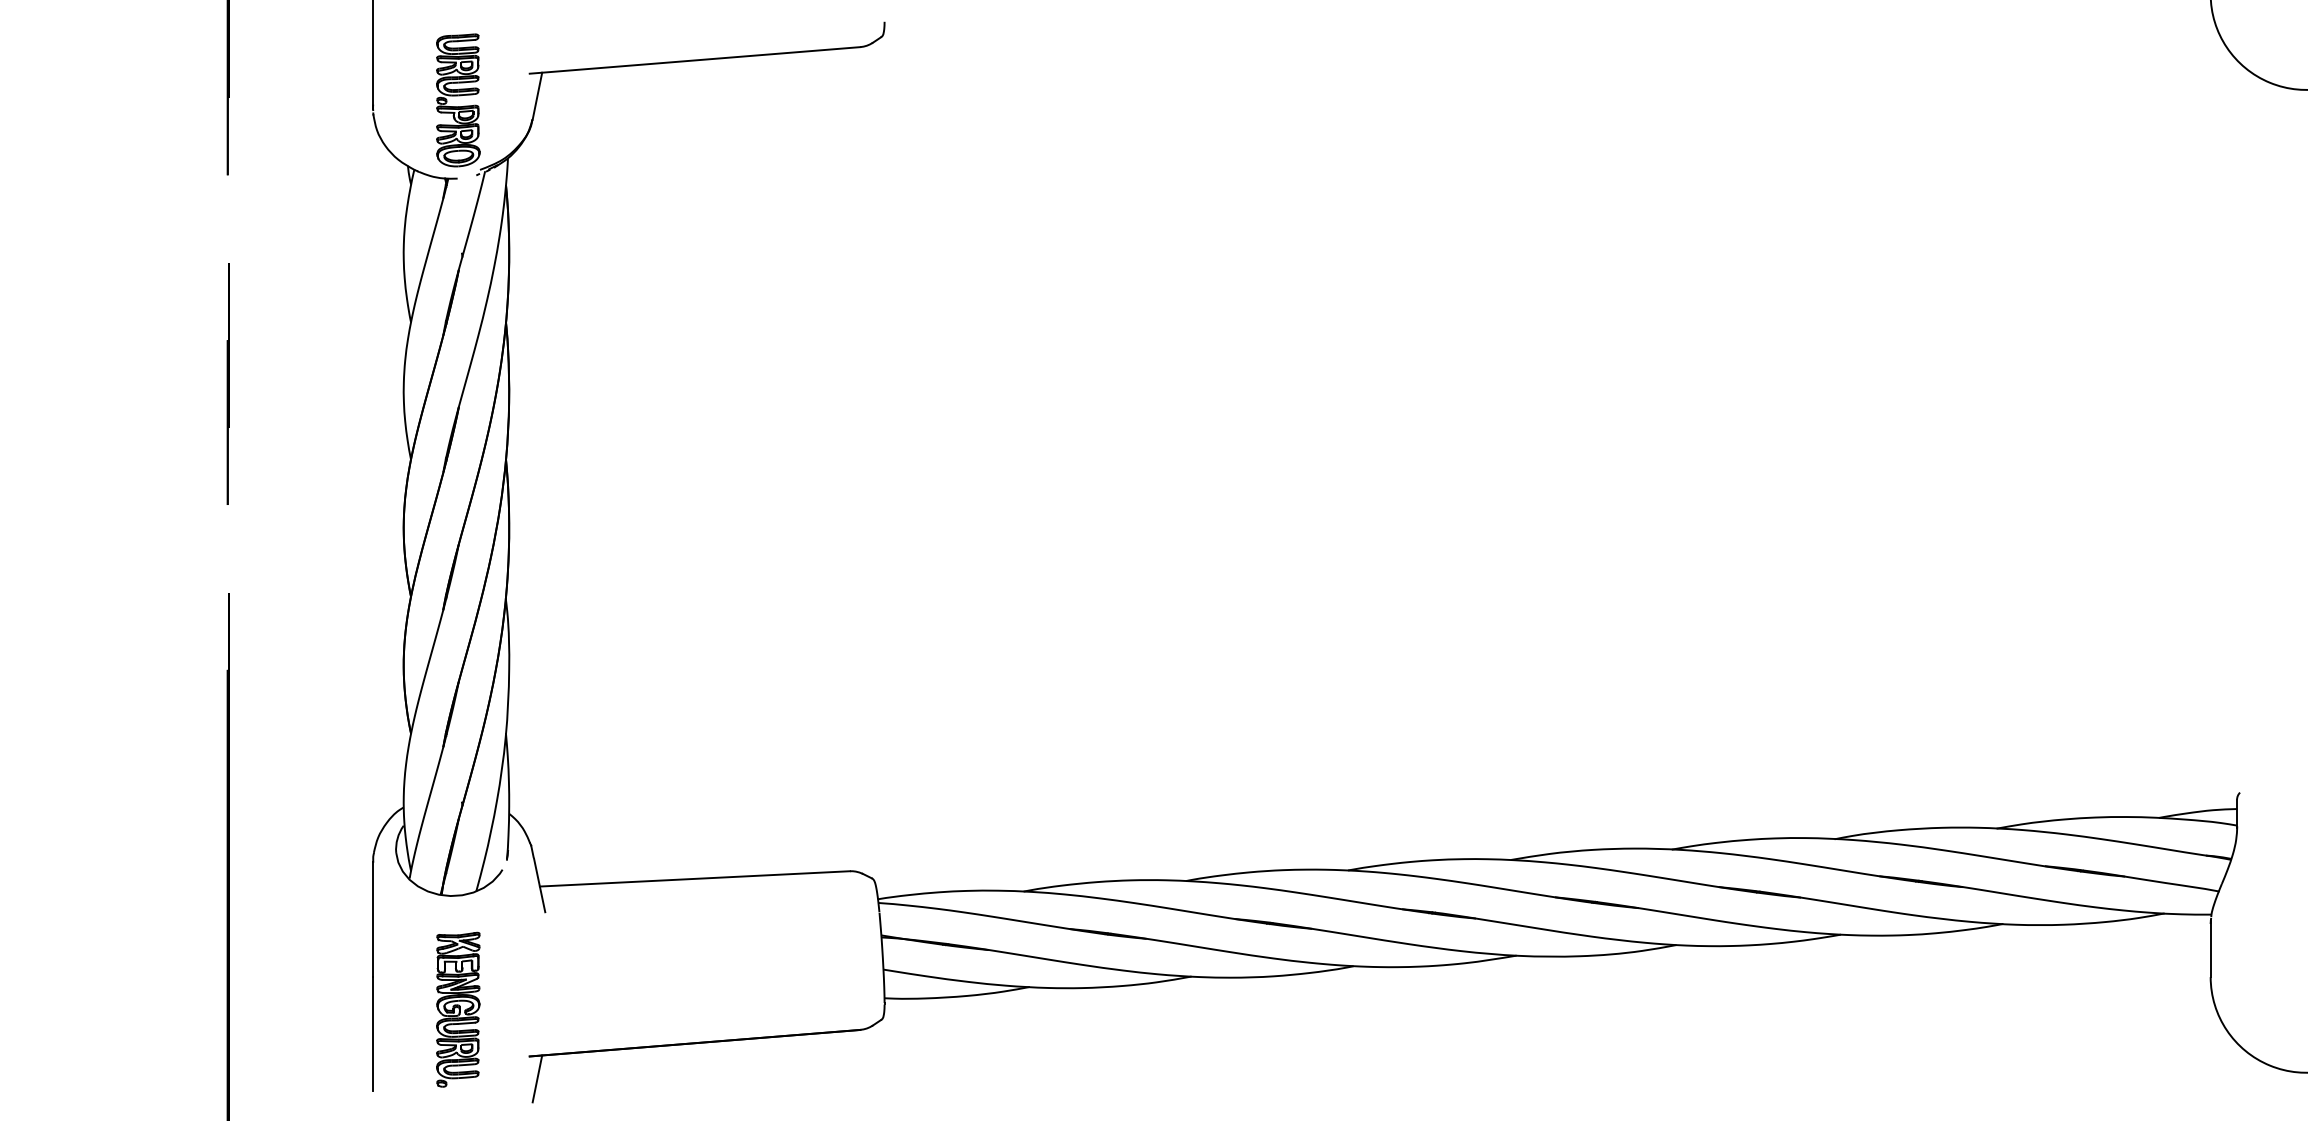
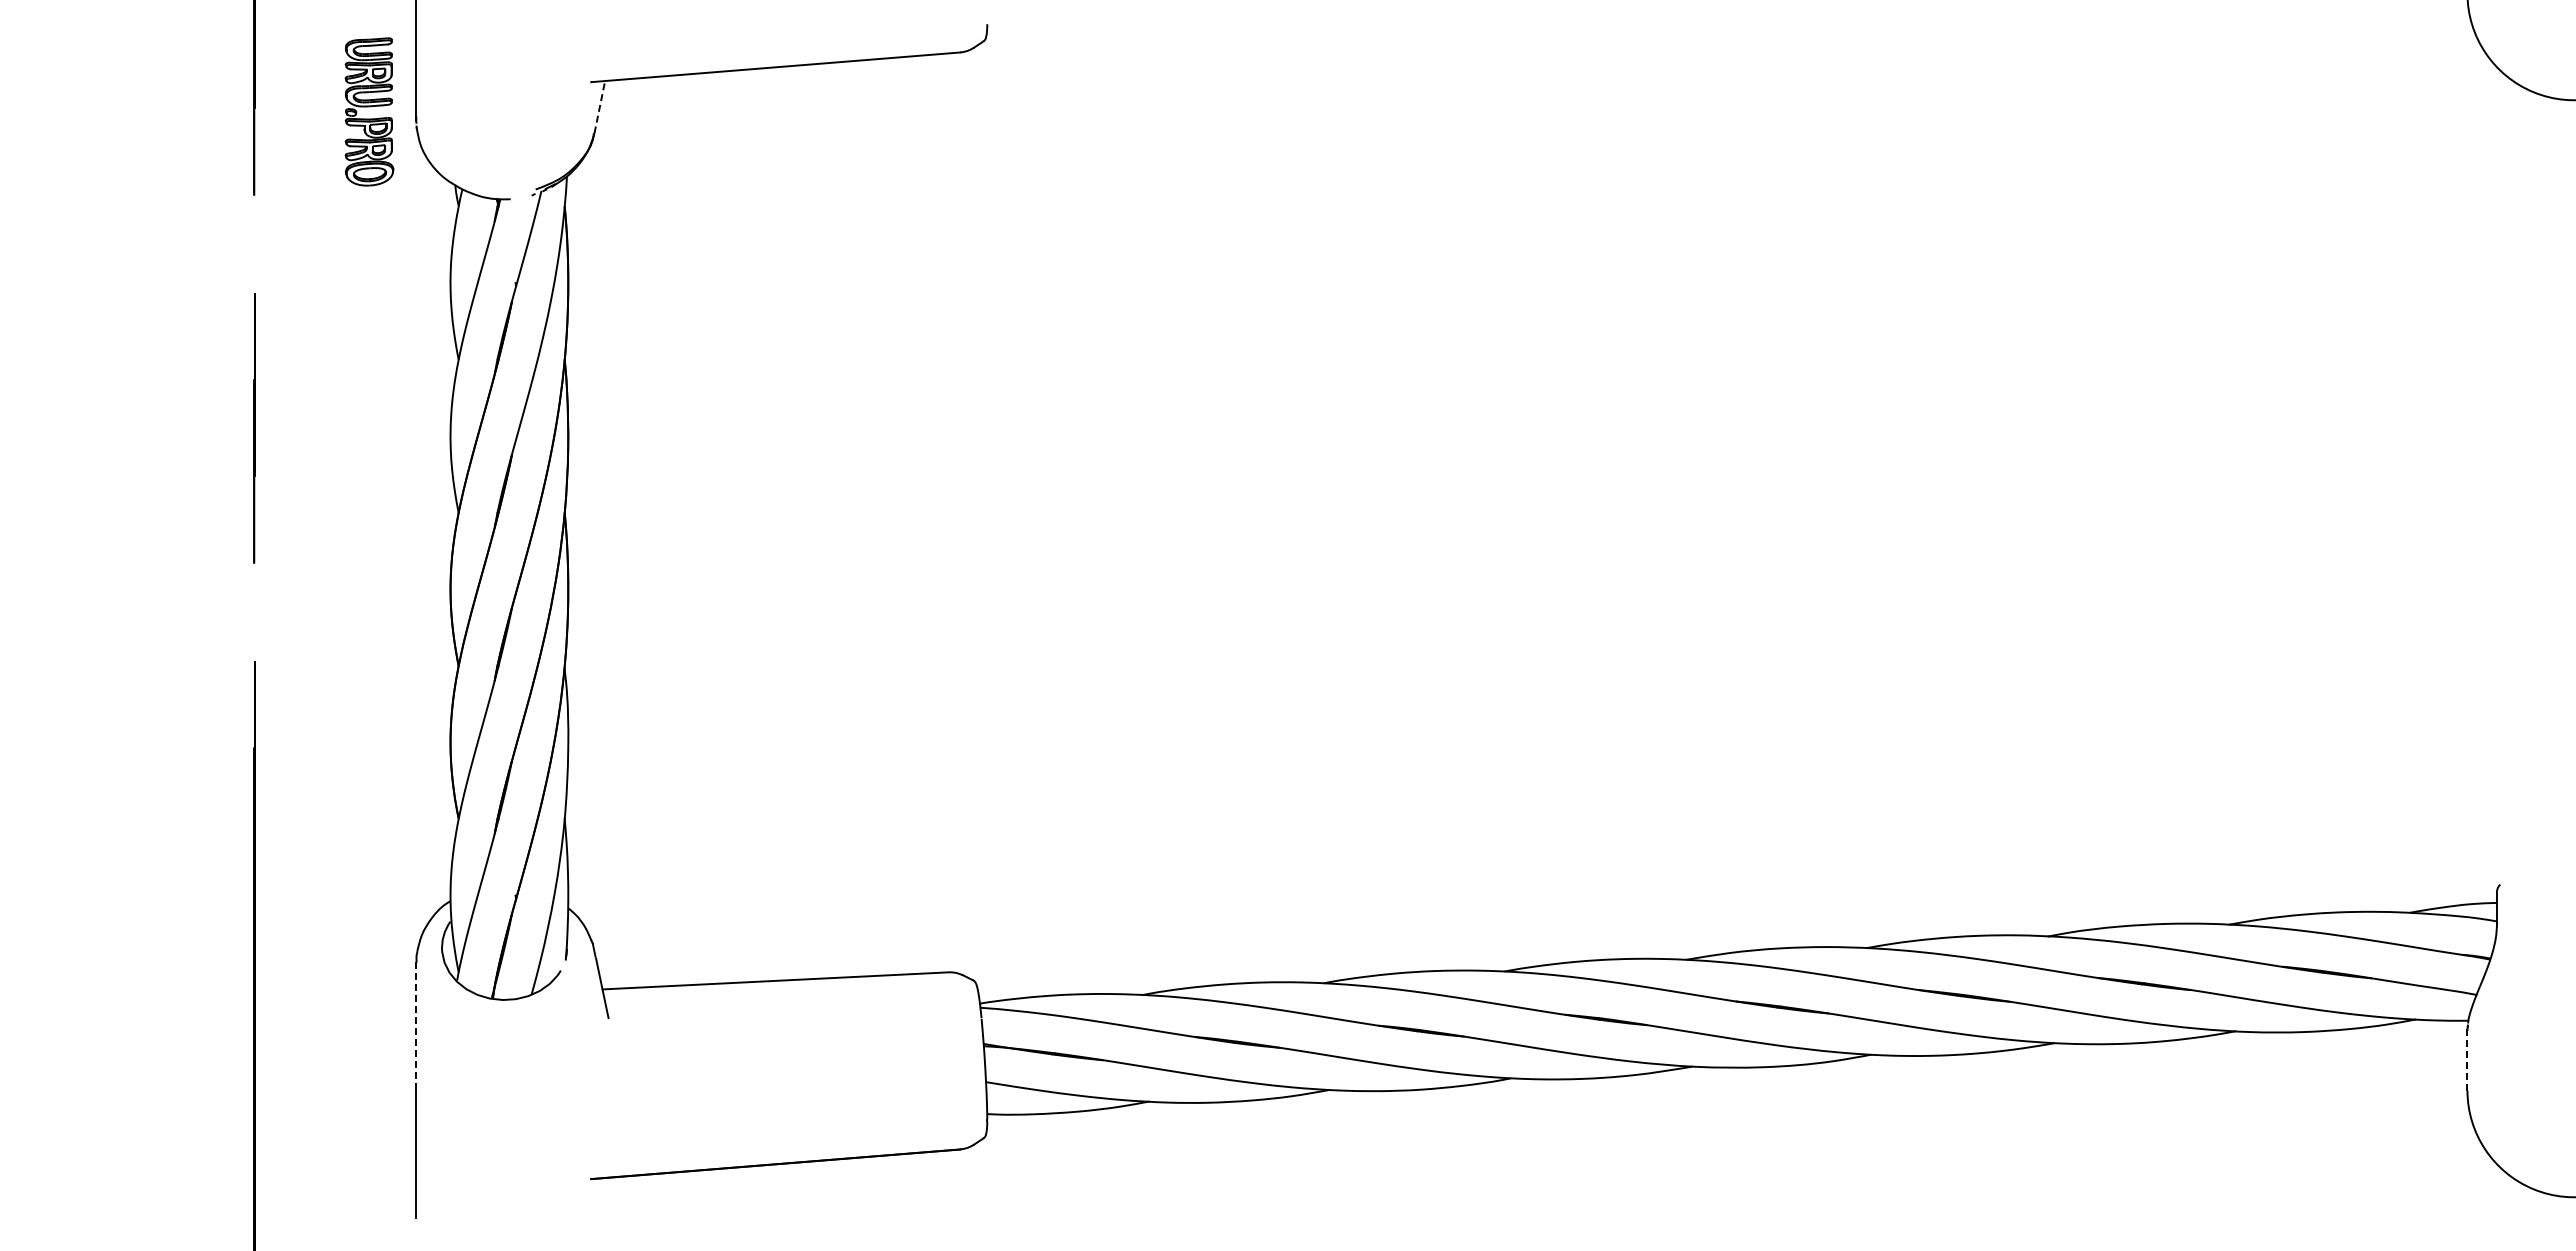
line: (537, 96) -> (599, 107), solid -> dashed
part: (458, 100) -> (369, 111), moved
line: (373, 919) -> (416, 1026), solid -> dashed
line: (2210, 949) -> (2467, 1059), solid -> dashed
part: (458, 1009) -> (511, 1126), removed
line: (537, 1078) -> (599, 1203), removed

